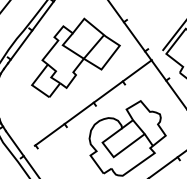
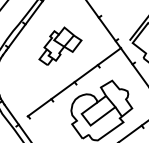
part: (75, 58) -> (60, 46), size x0.6

